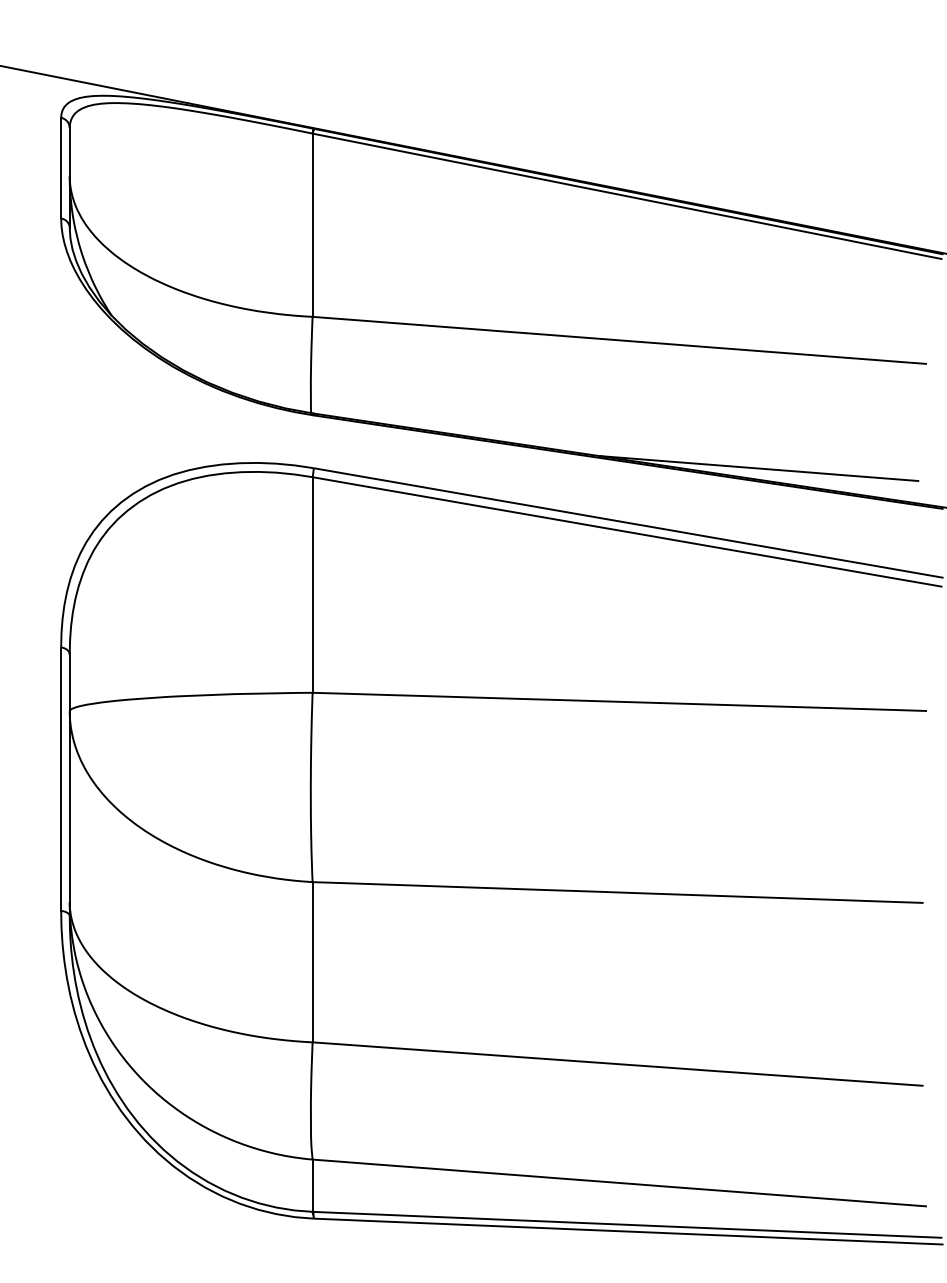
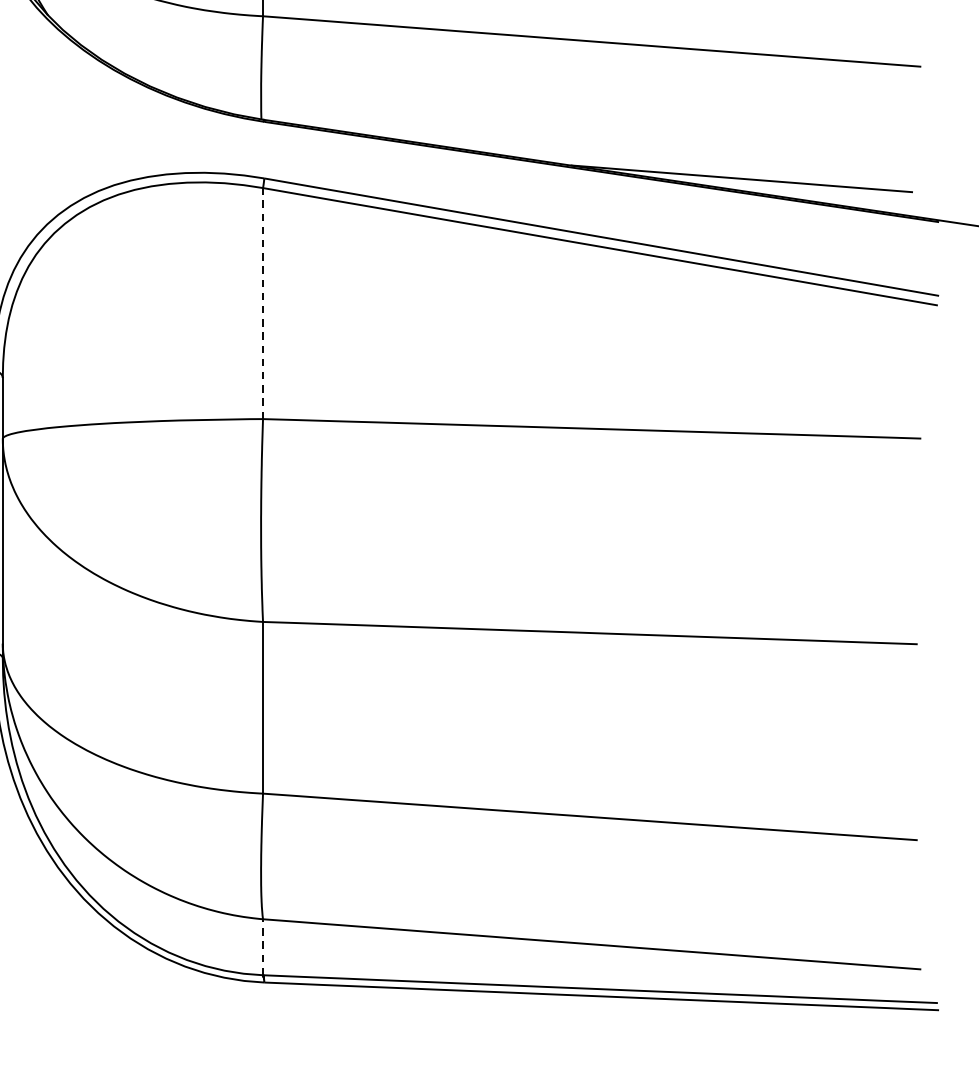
line: (312, 585) -> (262, 304), solid -> dashed
line: (312, 1185) -> (262, 947), solid -> dashed

